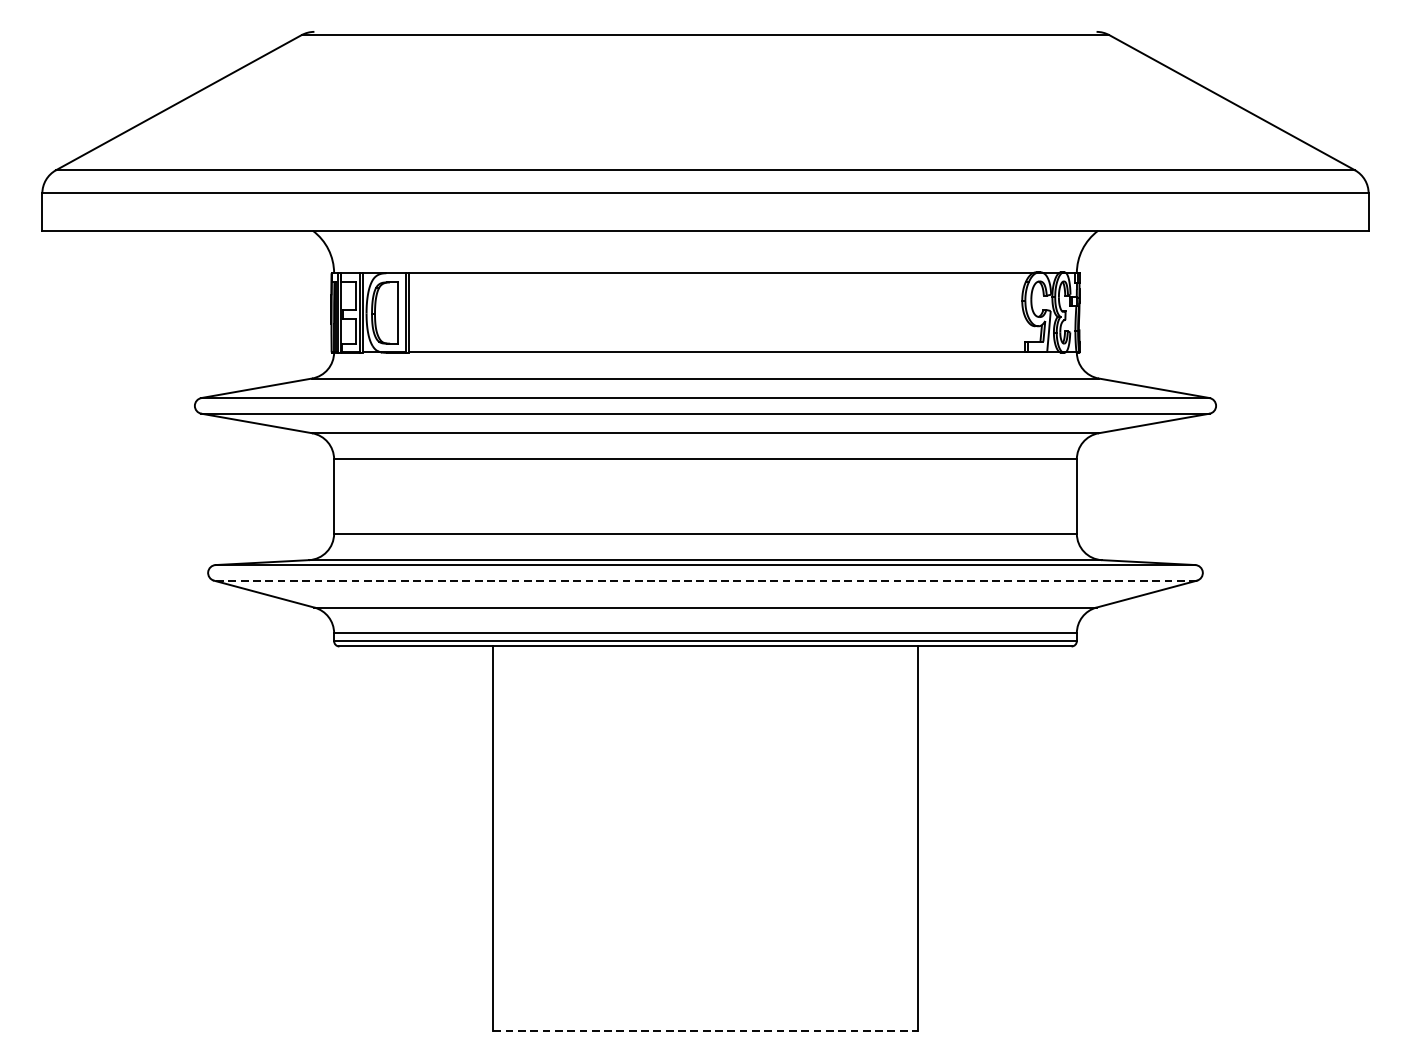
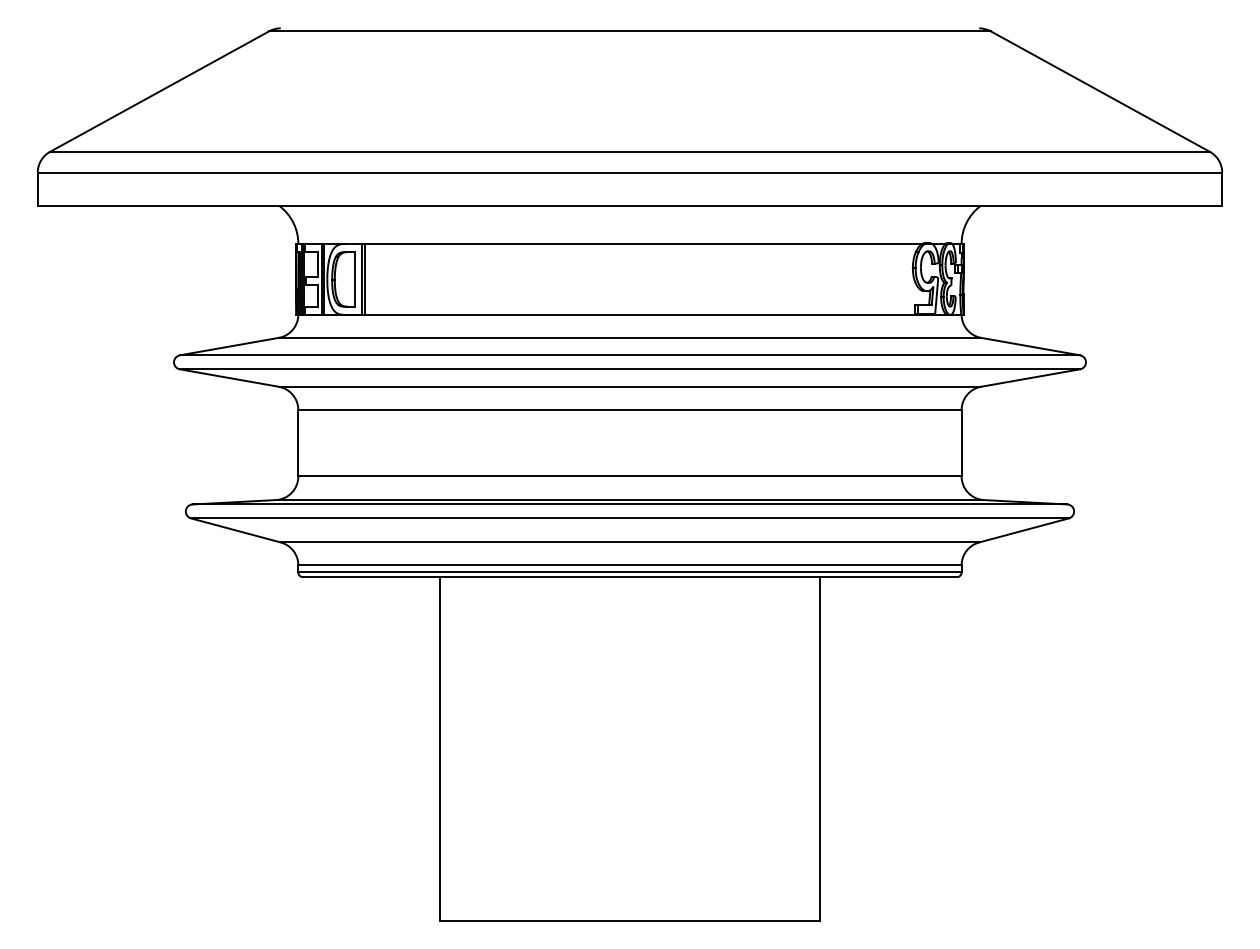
line: (706, 580) -> (630, 518), dashed -> solid
line: (704, 1030) -> (629, 920), dashed -> solid

